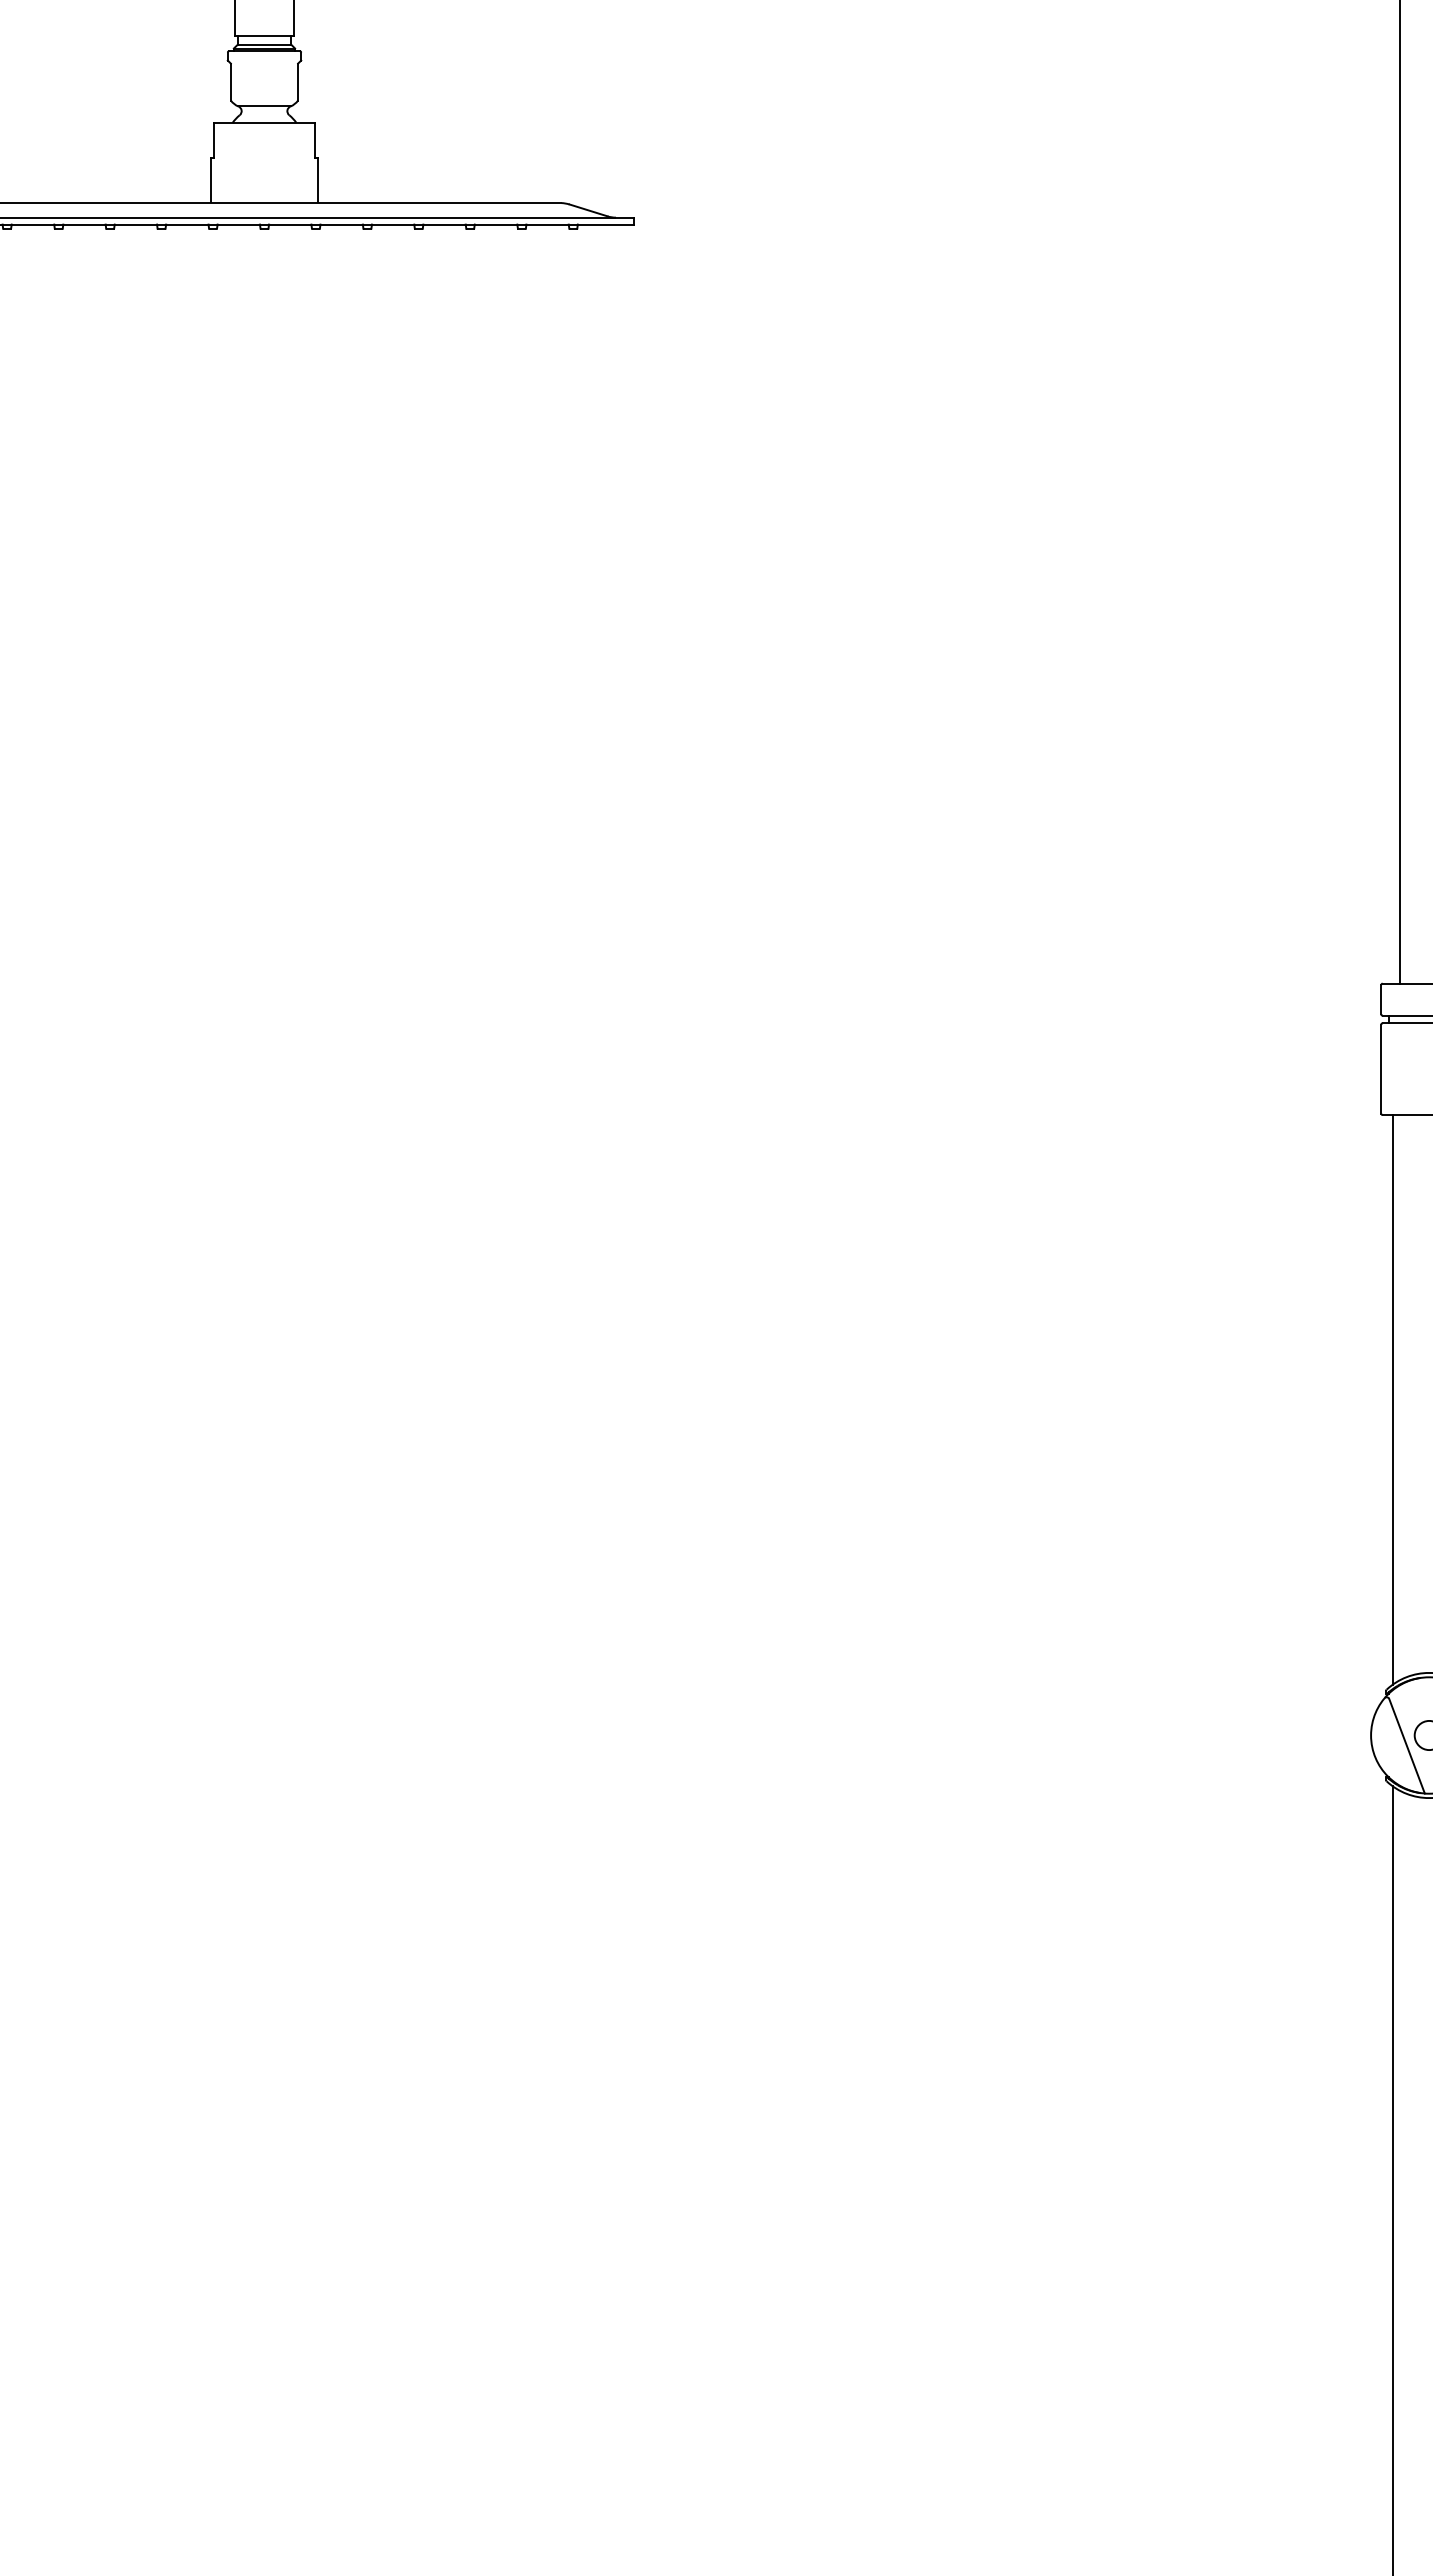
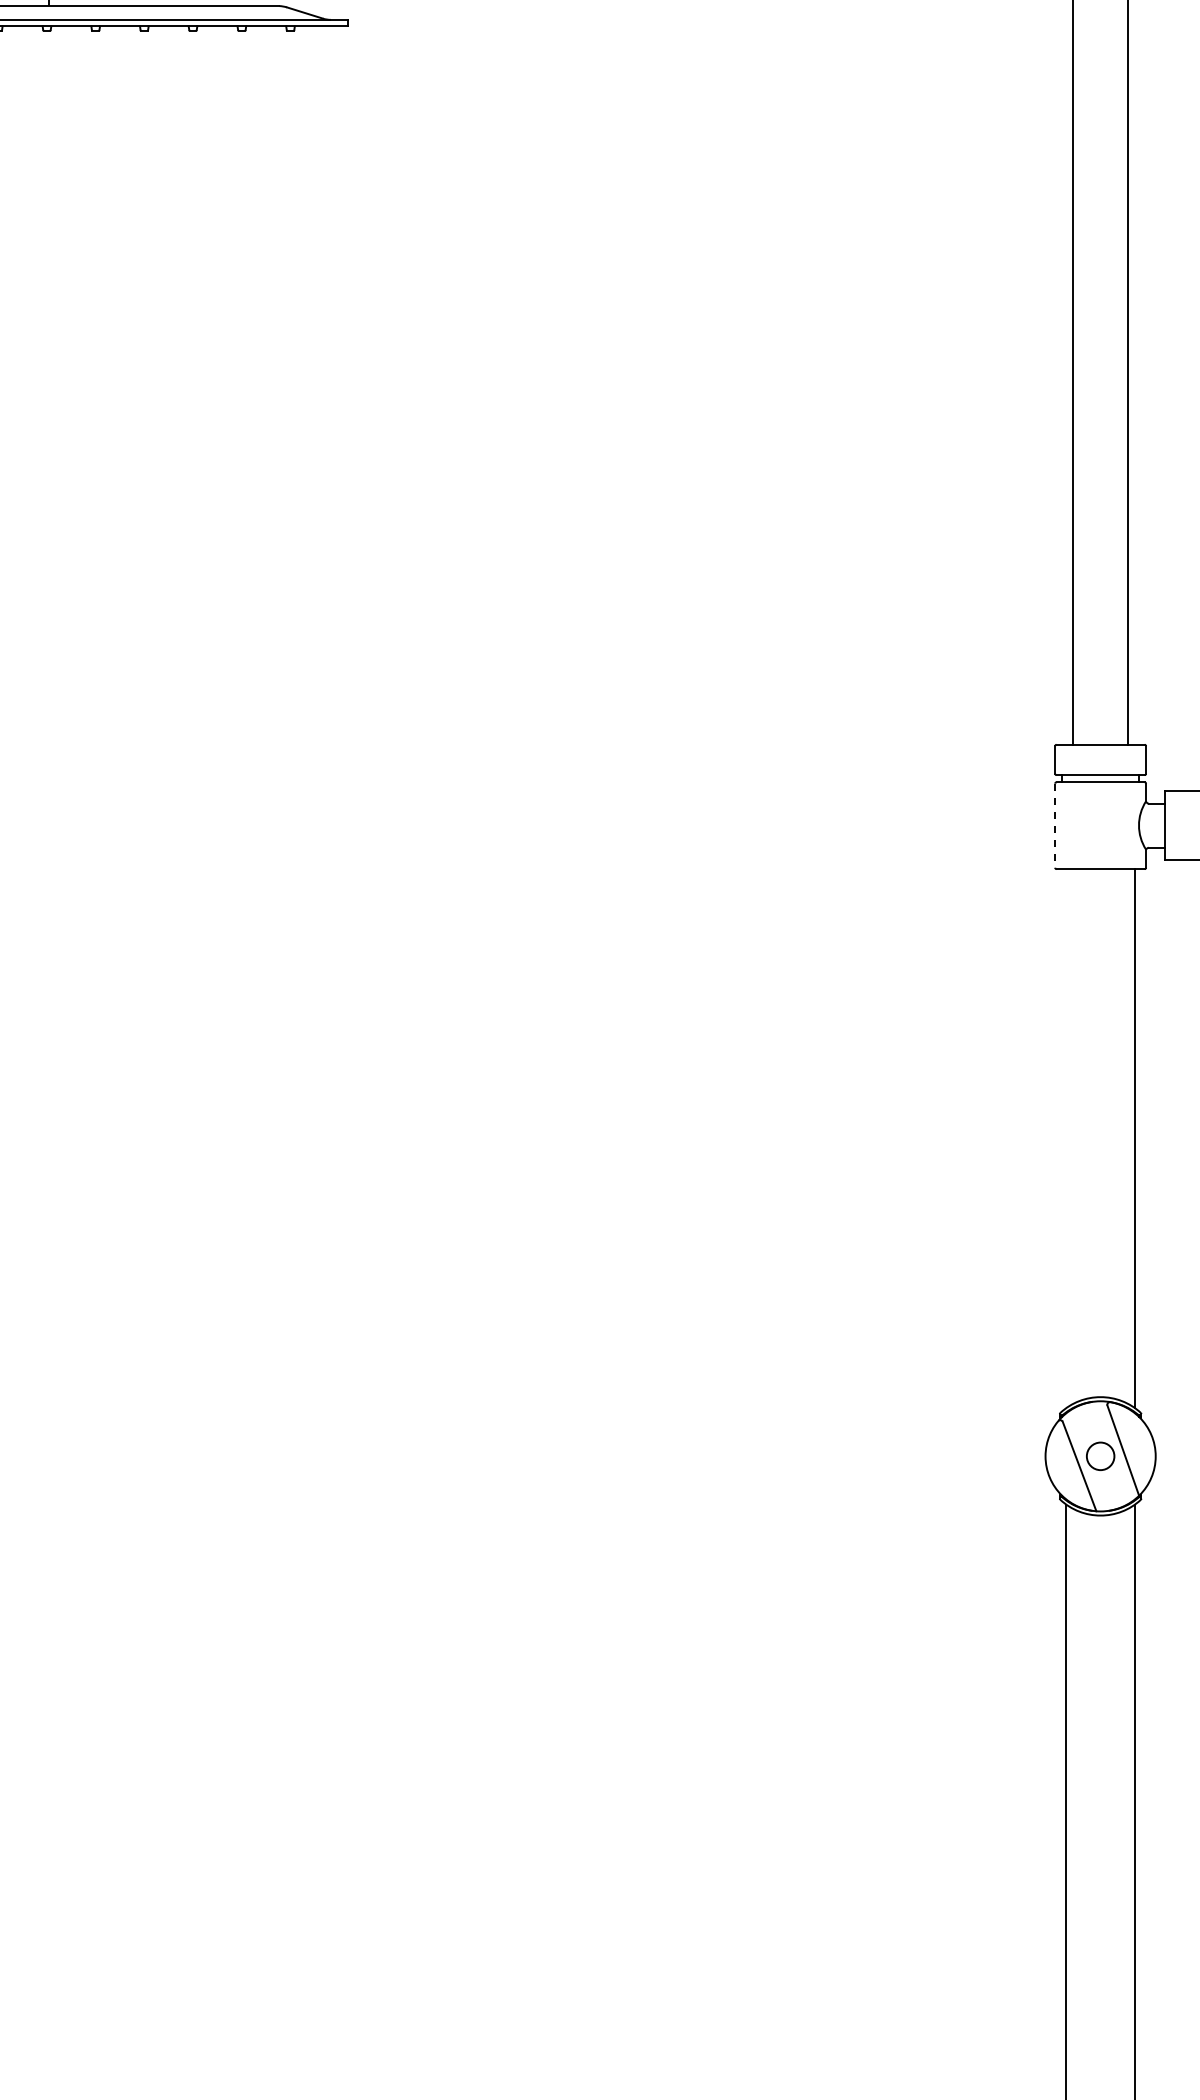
line: (1381, 1069) -> (1055, 826), solid -> dashed
line: (1392, 1399) -> (1065, 1138), removed

